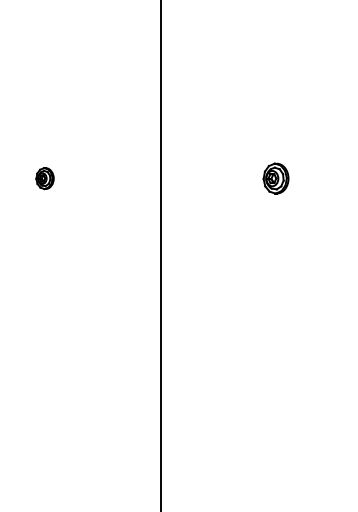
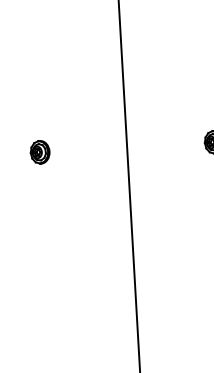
part: (44, 178) -> (39, 152), size x1.43

